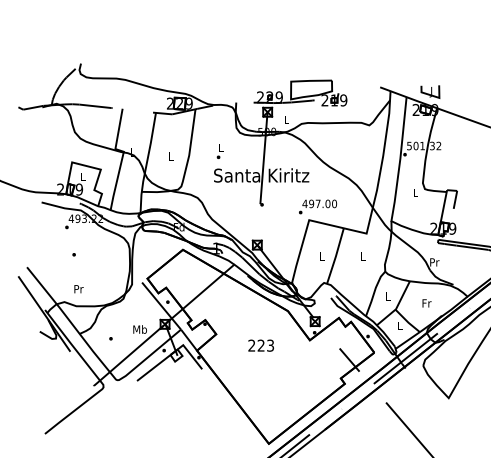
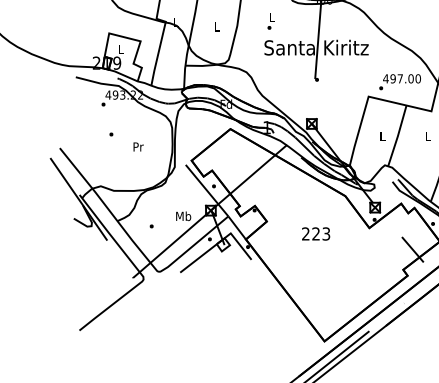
text: (317, 206) -> (399, 81), moved
text: (78, 289) -> (138, 147), moved

